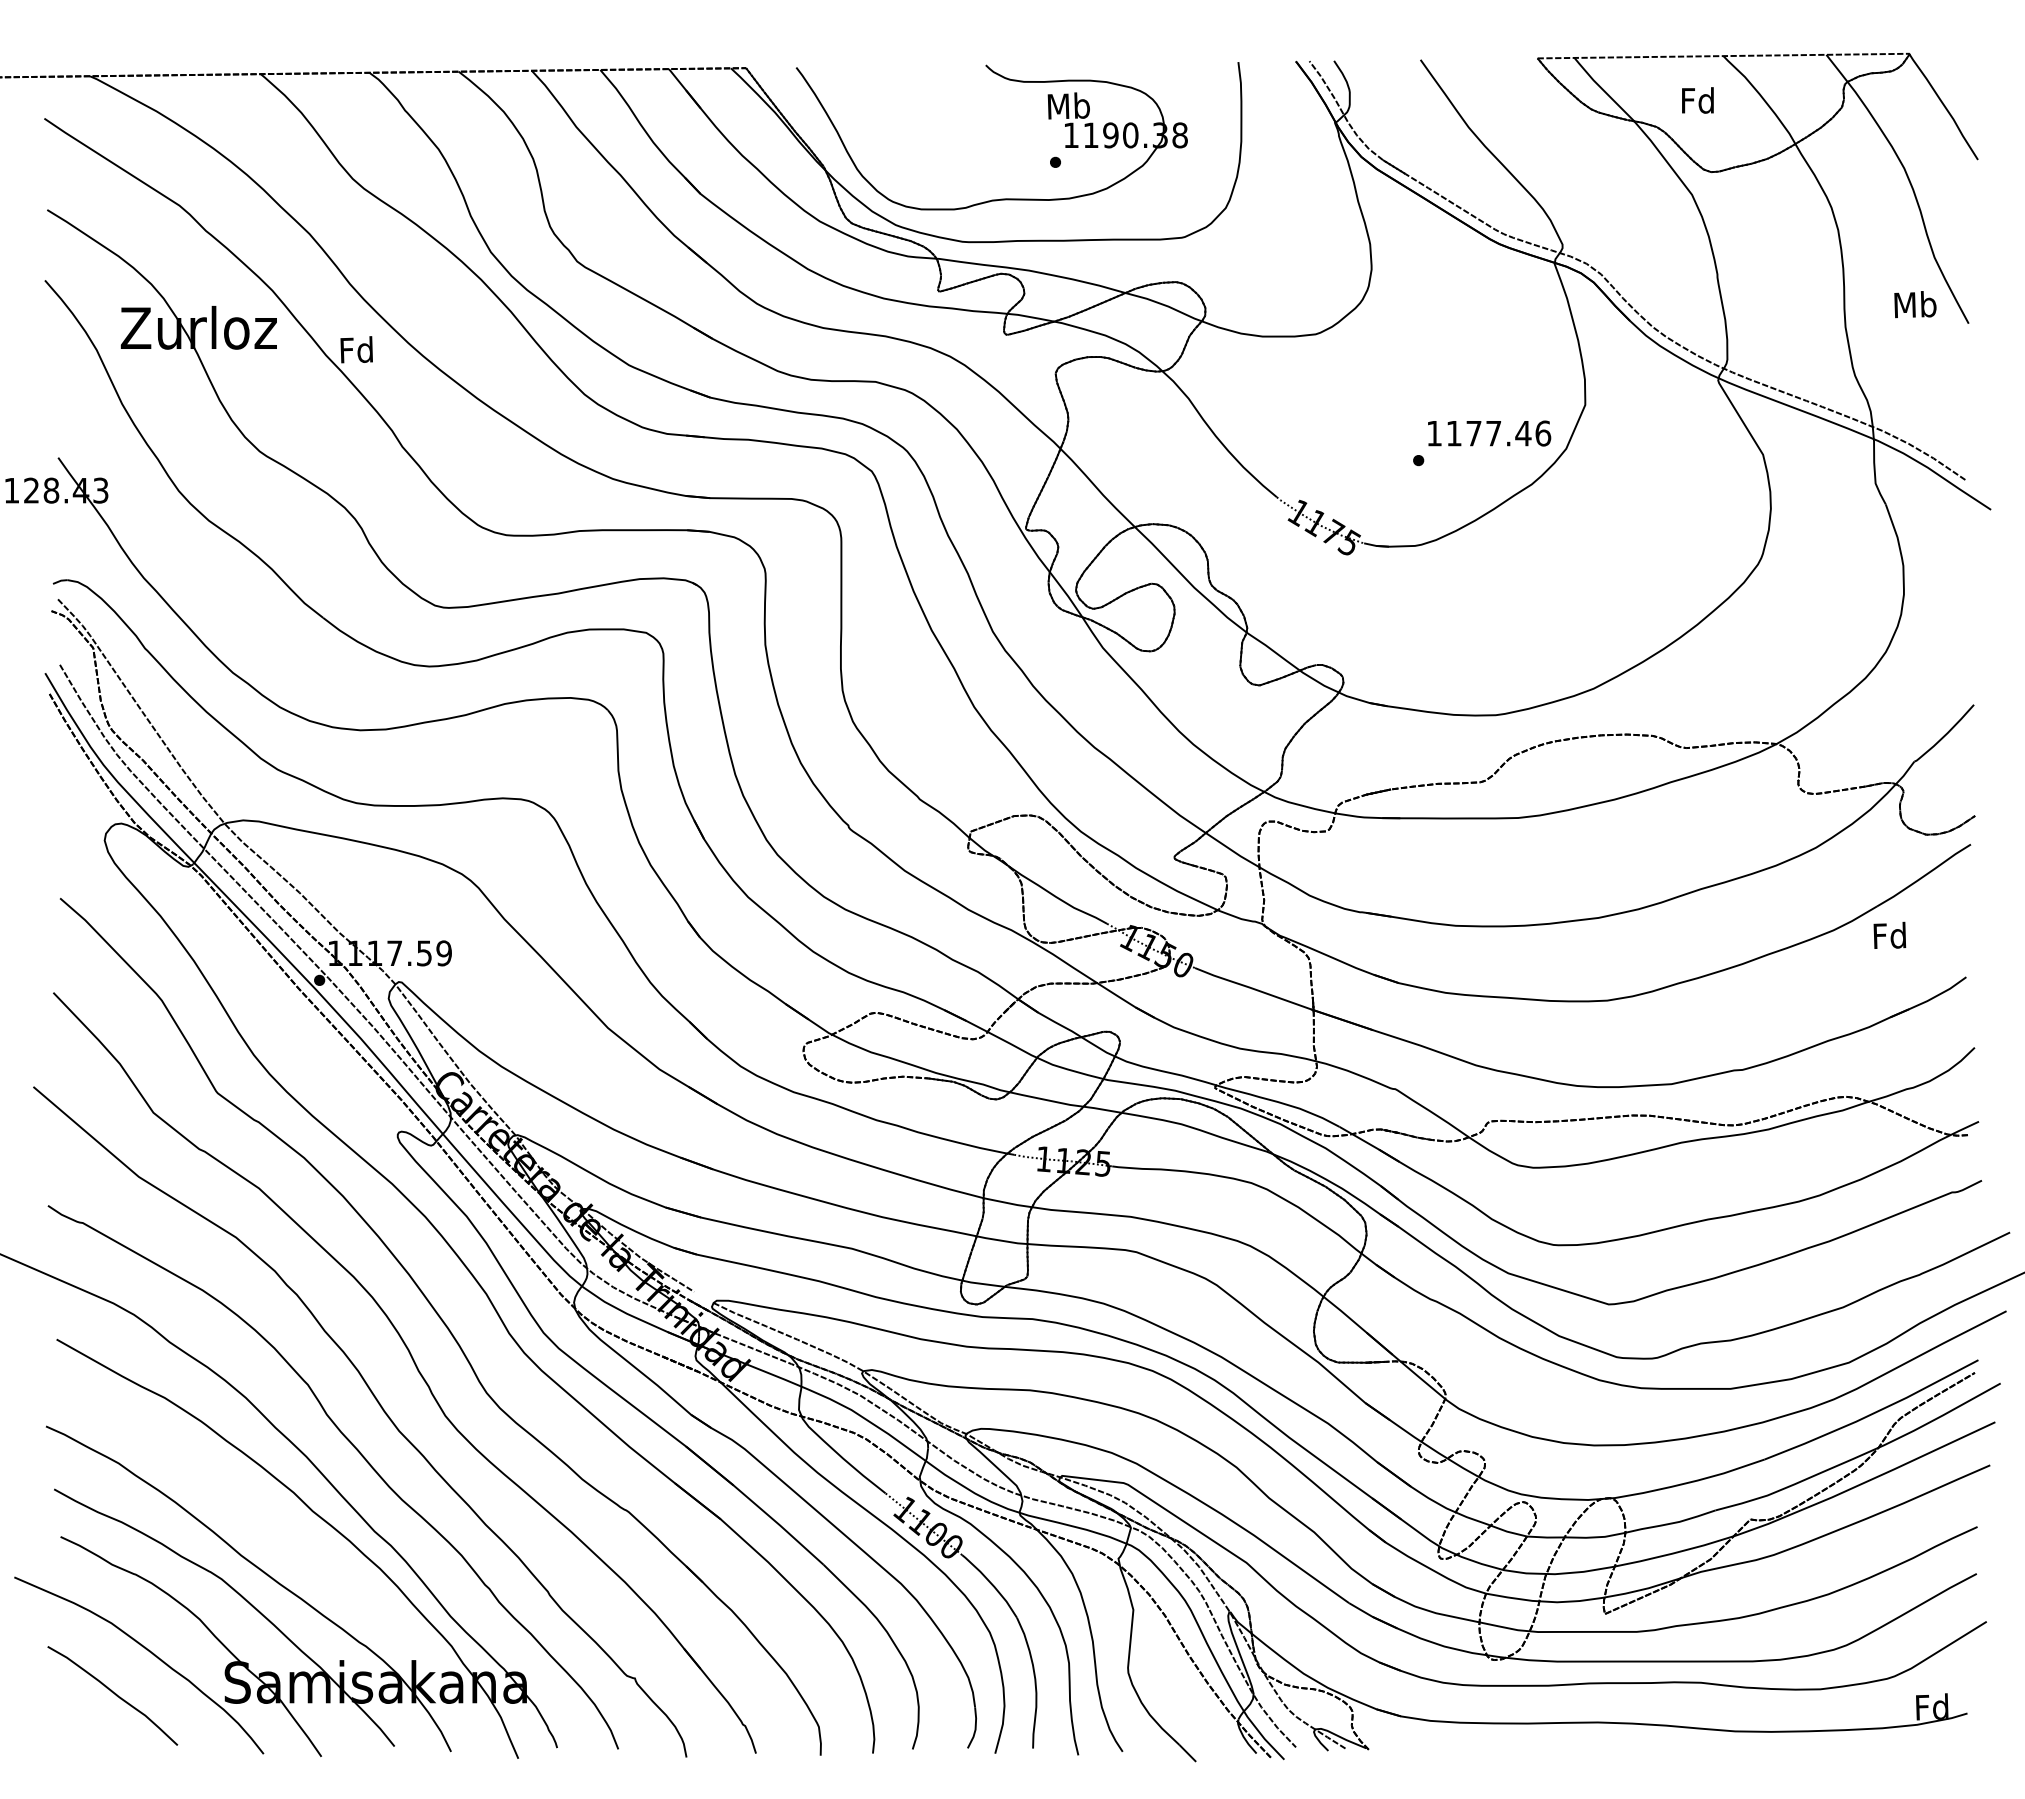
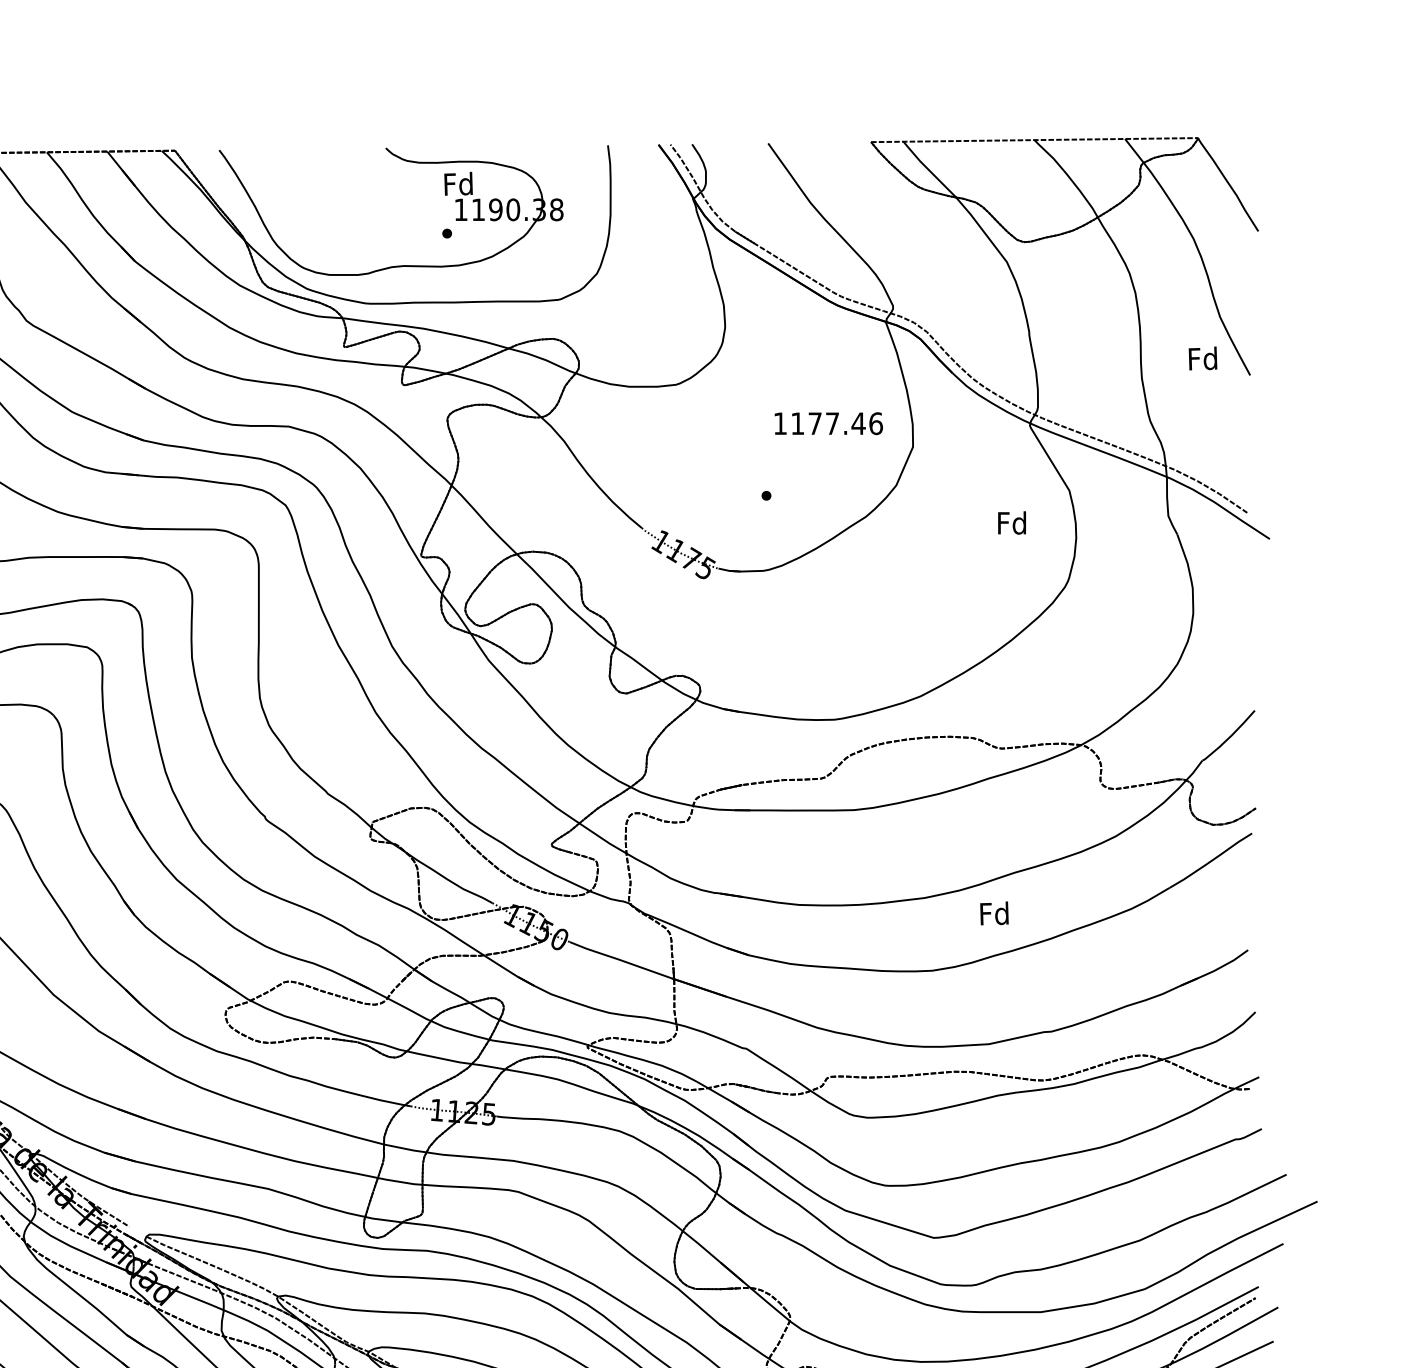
text: (1697, 100) -> (1011, 523), moved
text: (1068, 105) -> (458, 183), Mb -> Fd
text: (1915, 304) -> (1203, 358), Mb -> Fd
text: (1489, 433) -> (828, 423), moved
text: (1889, 934) -> (994, 912), moved

